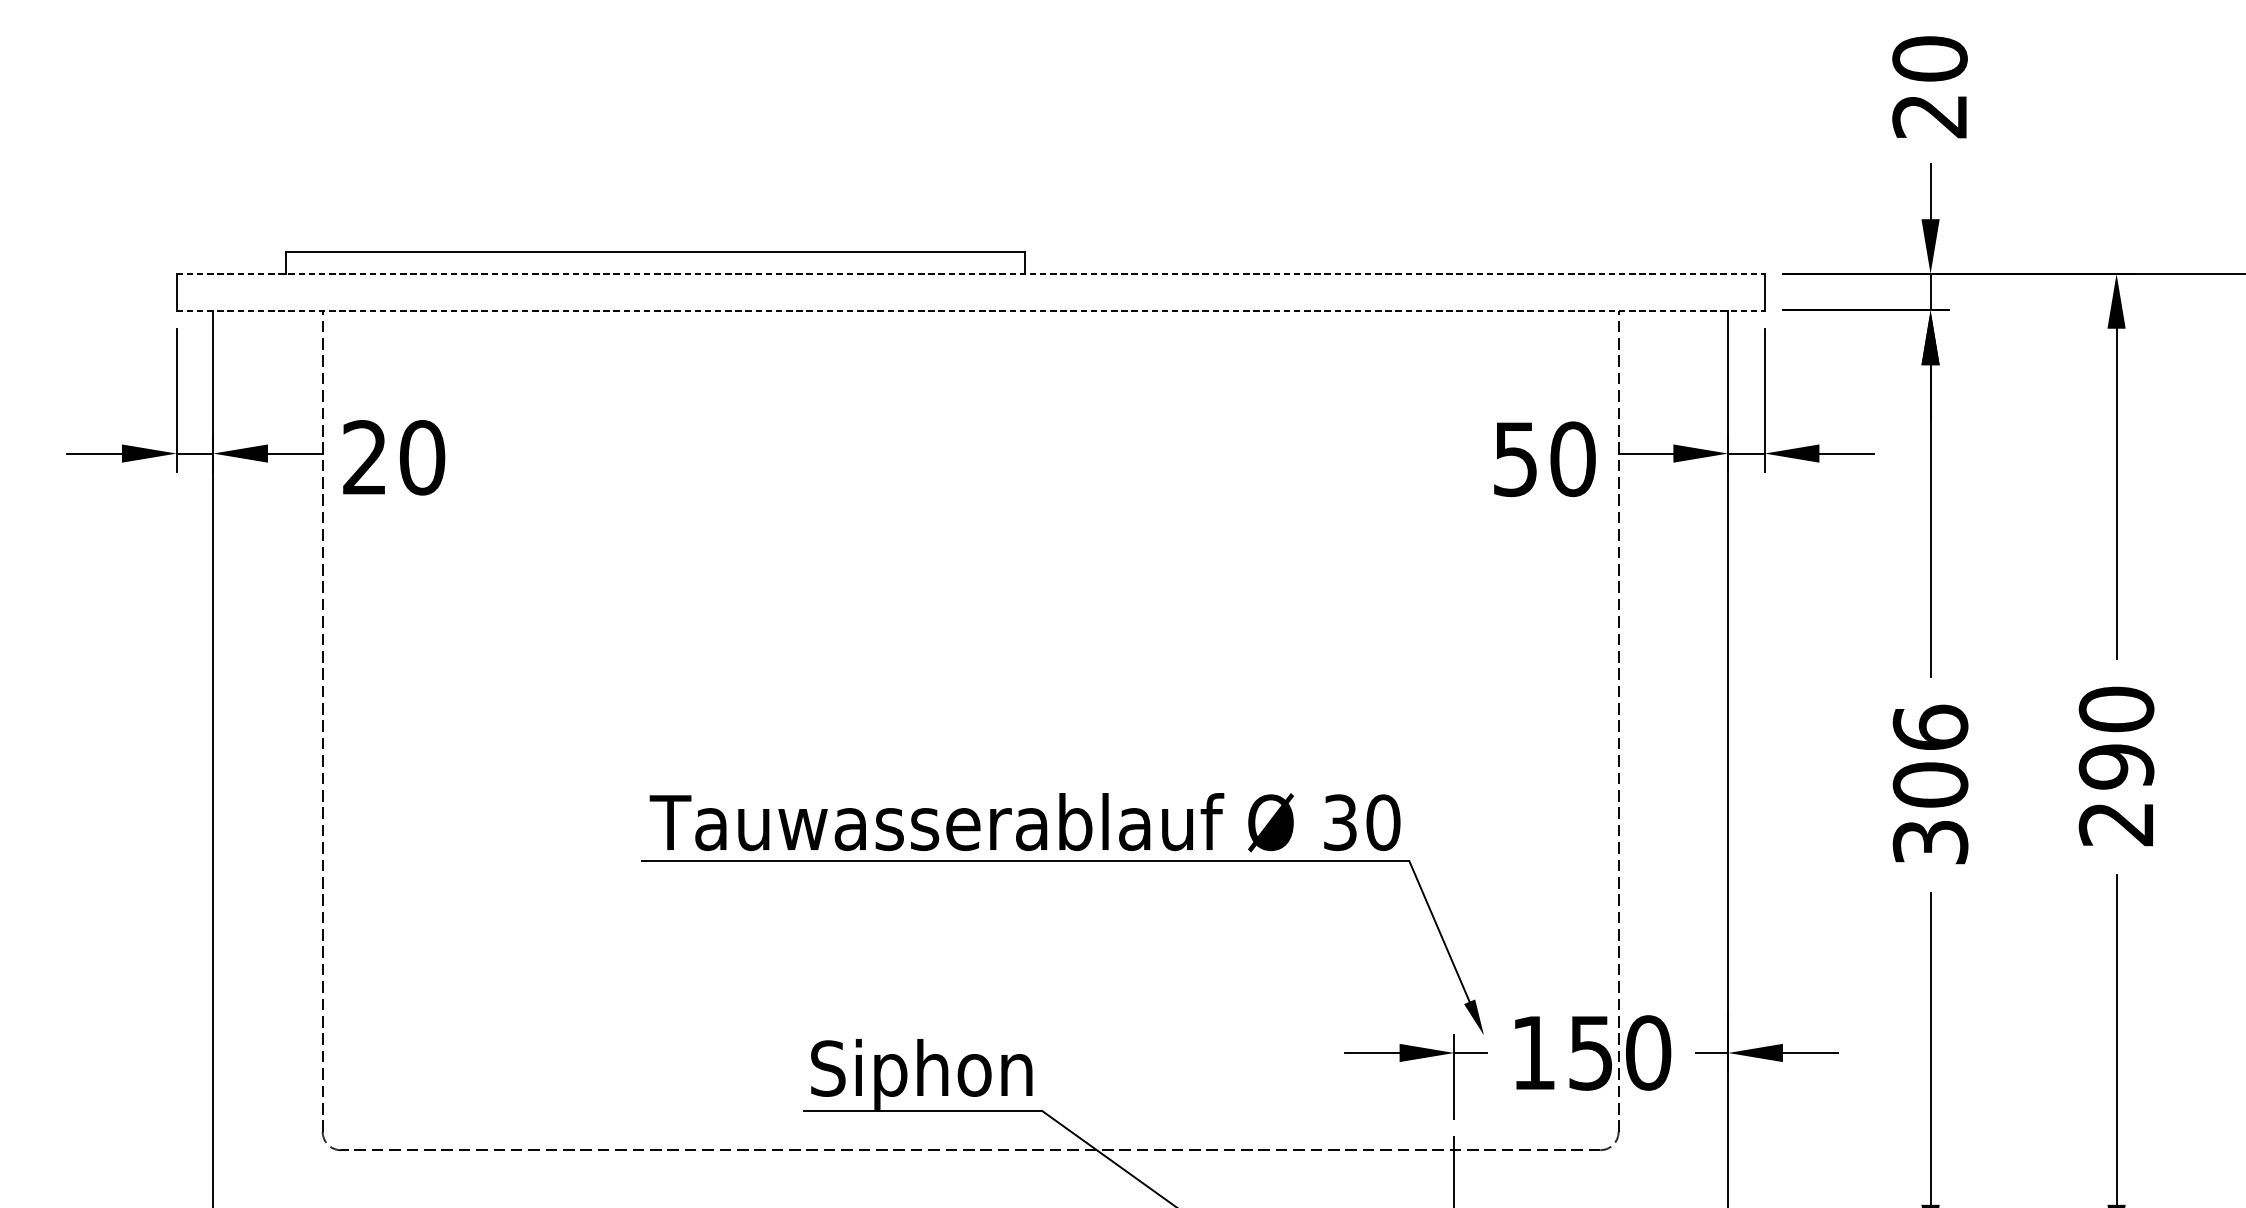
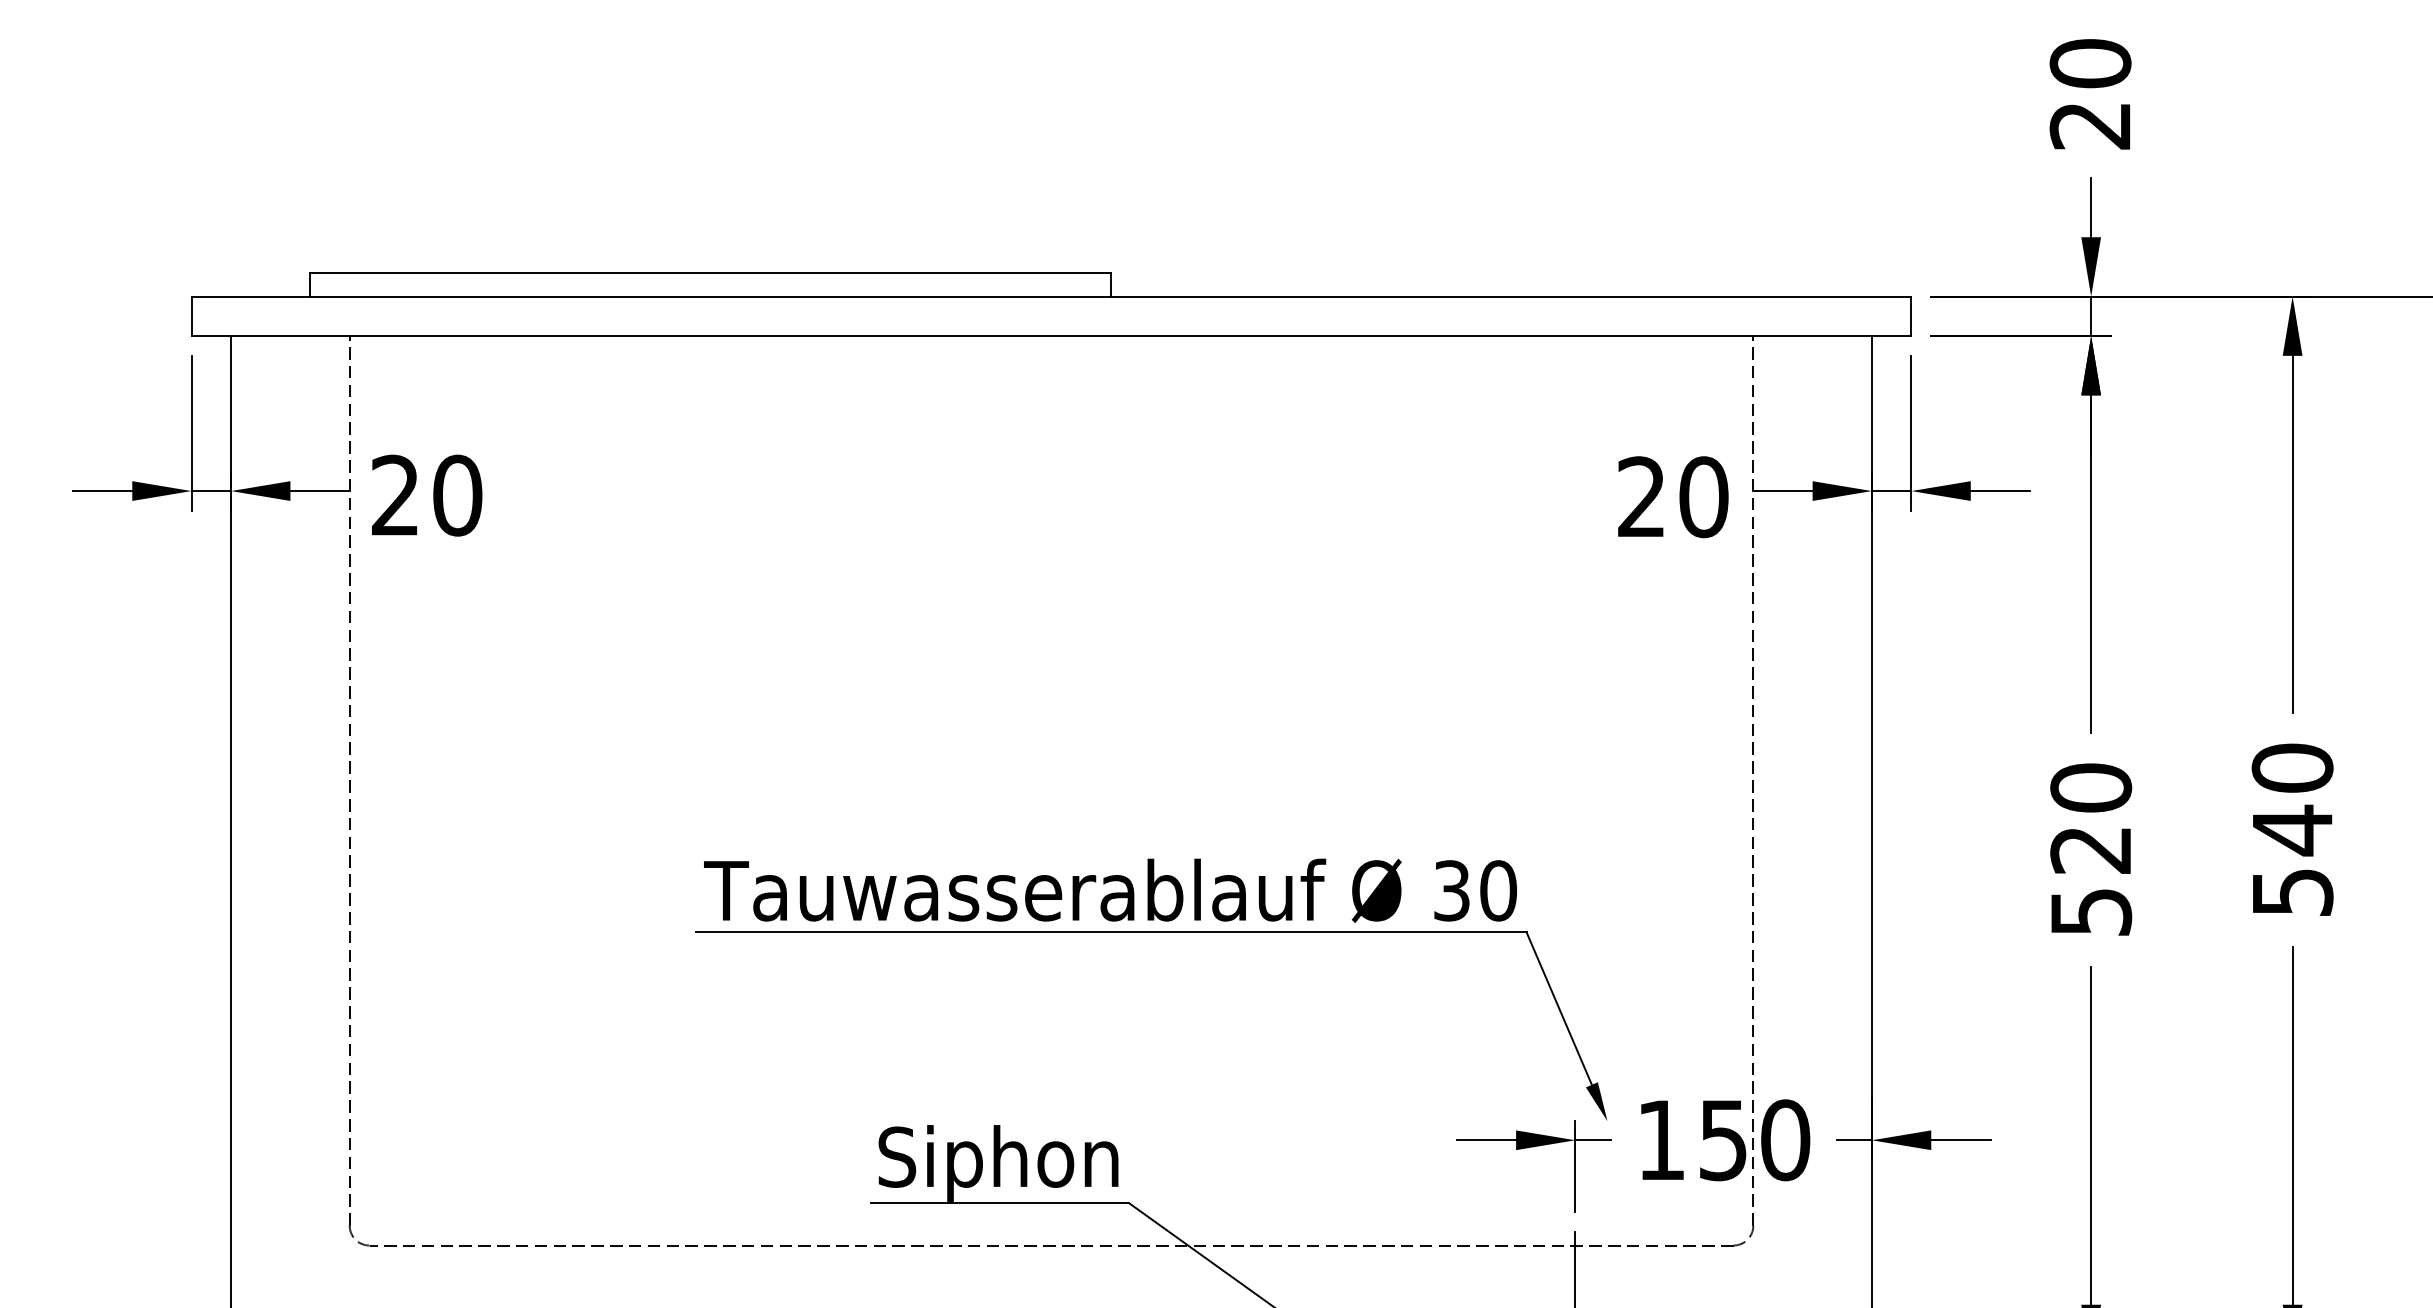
line: (970, 273) -> (1051, 296), dashed -> solid
line: (970, 310) -> (1051, 336), dashed -> solid
text: (1515, 459) -> (1641, 497), 50 -> 20
text: (1930, 784) -> (2091, 849), 306 -> 520
text: (2116, 794) -> (2292, 860), 290 -> 540

